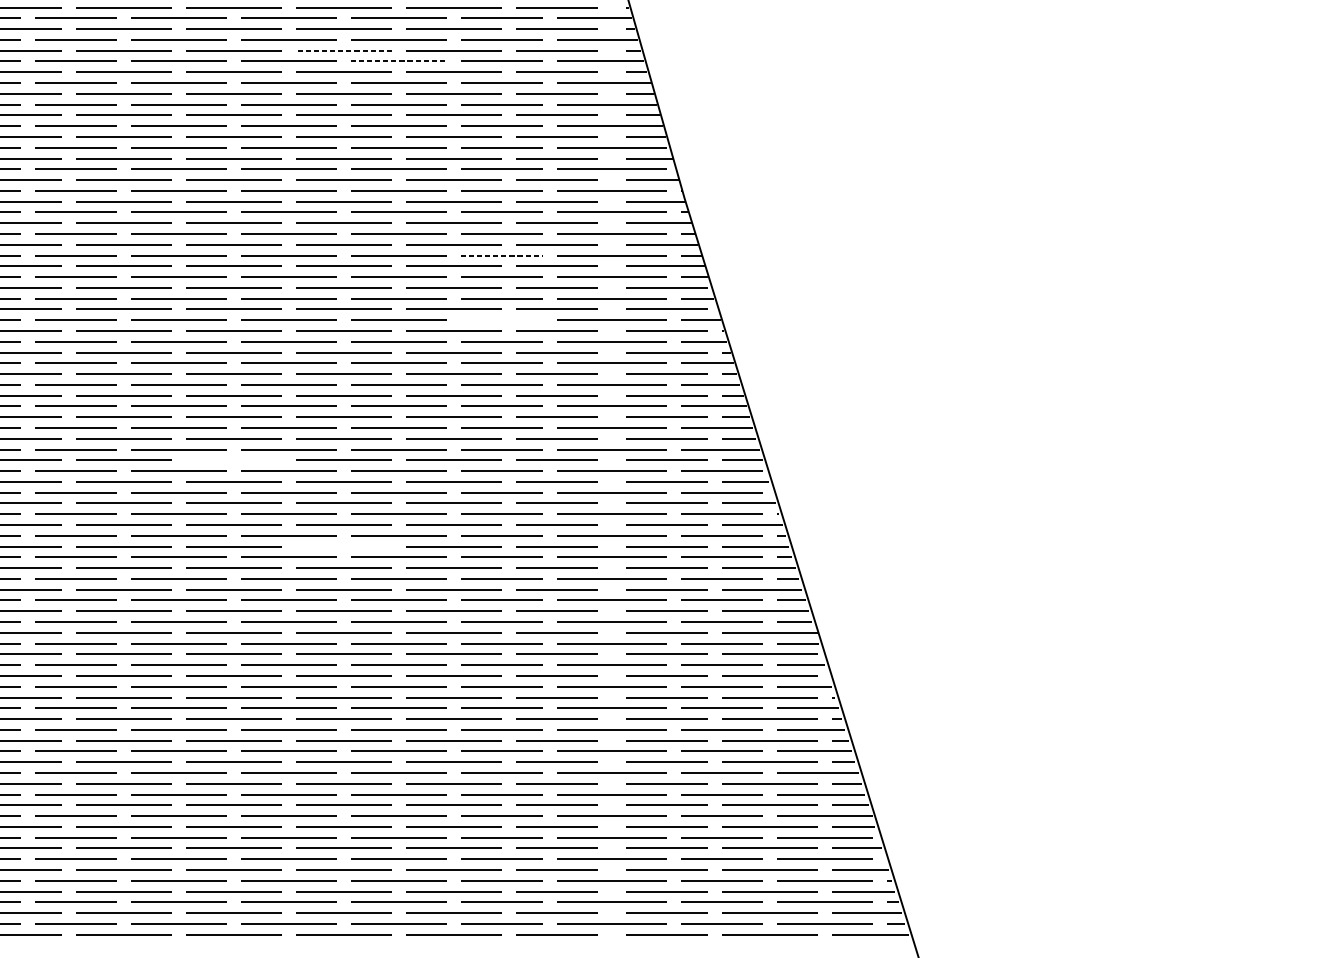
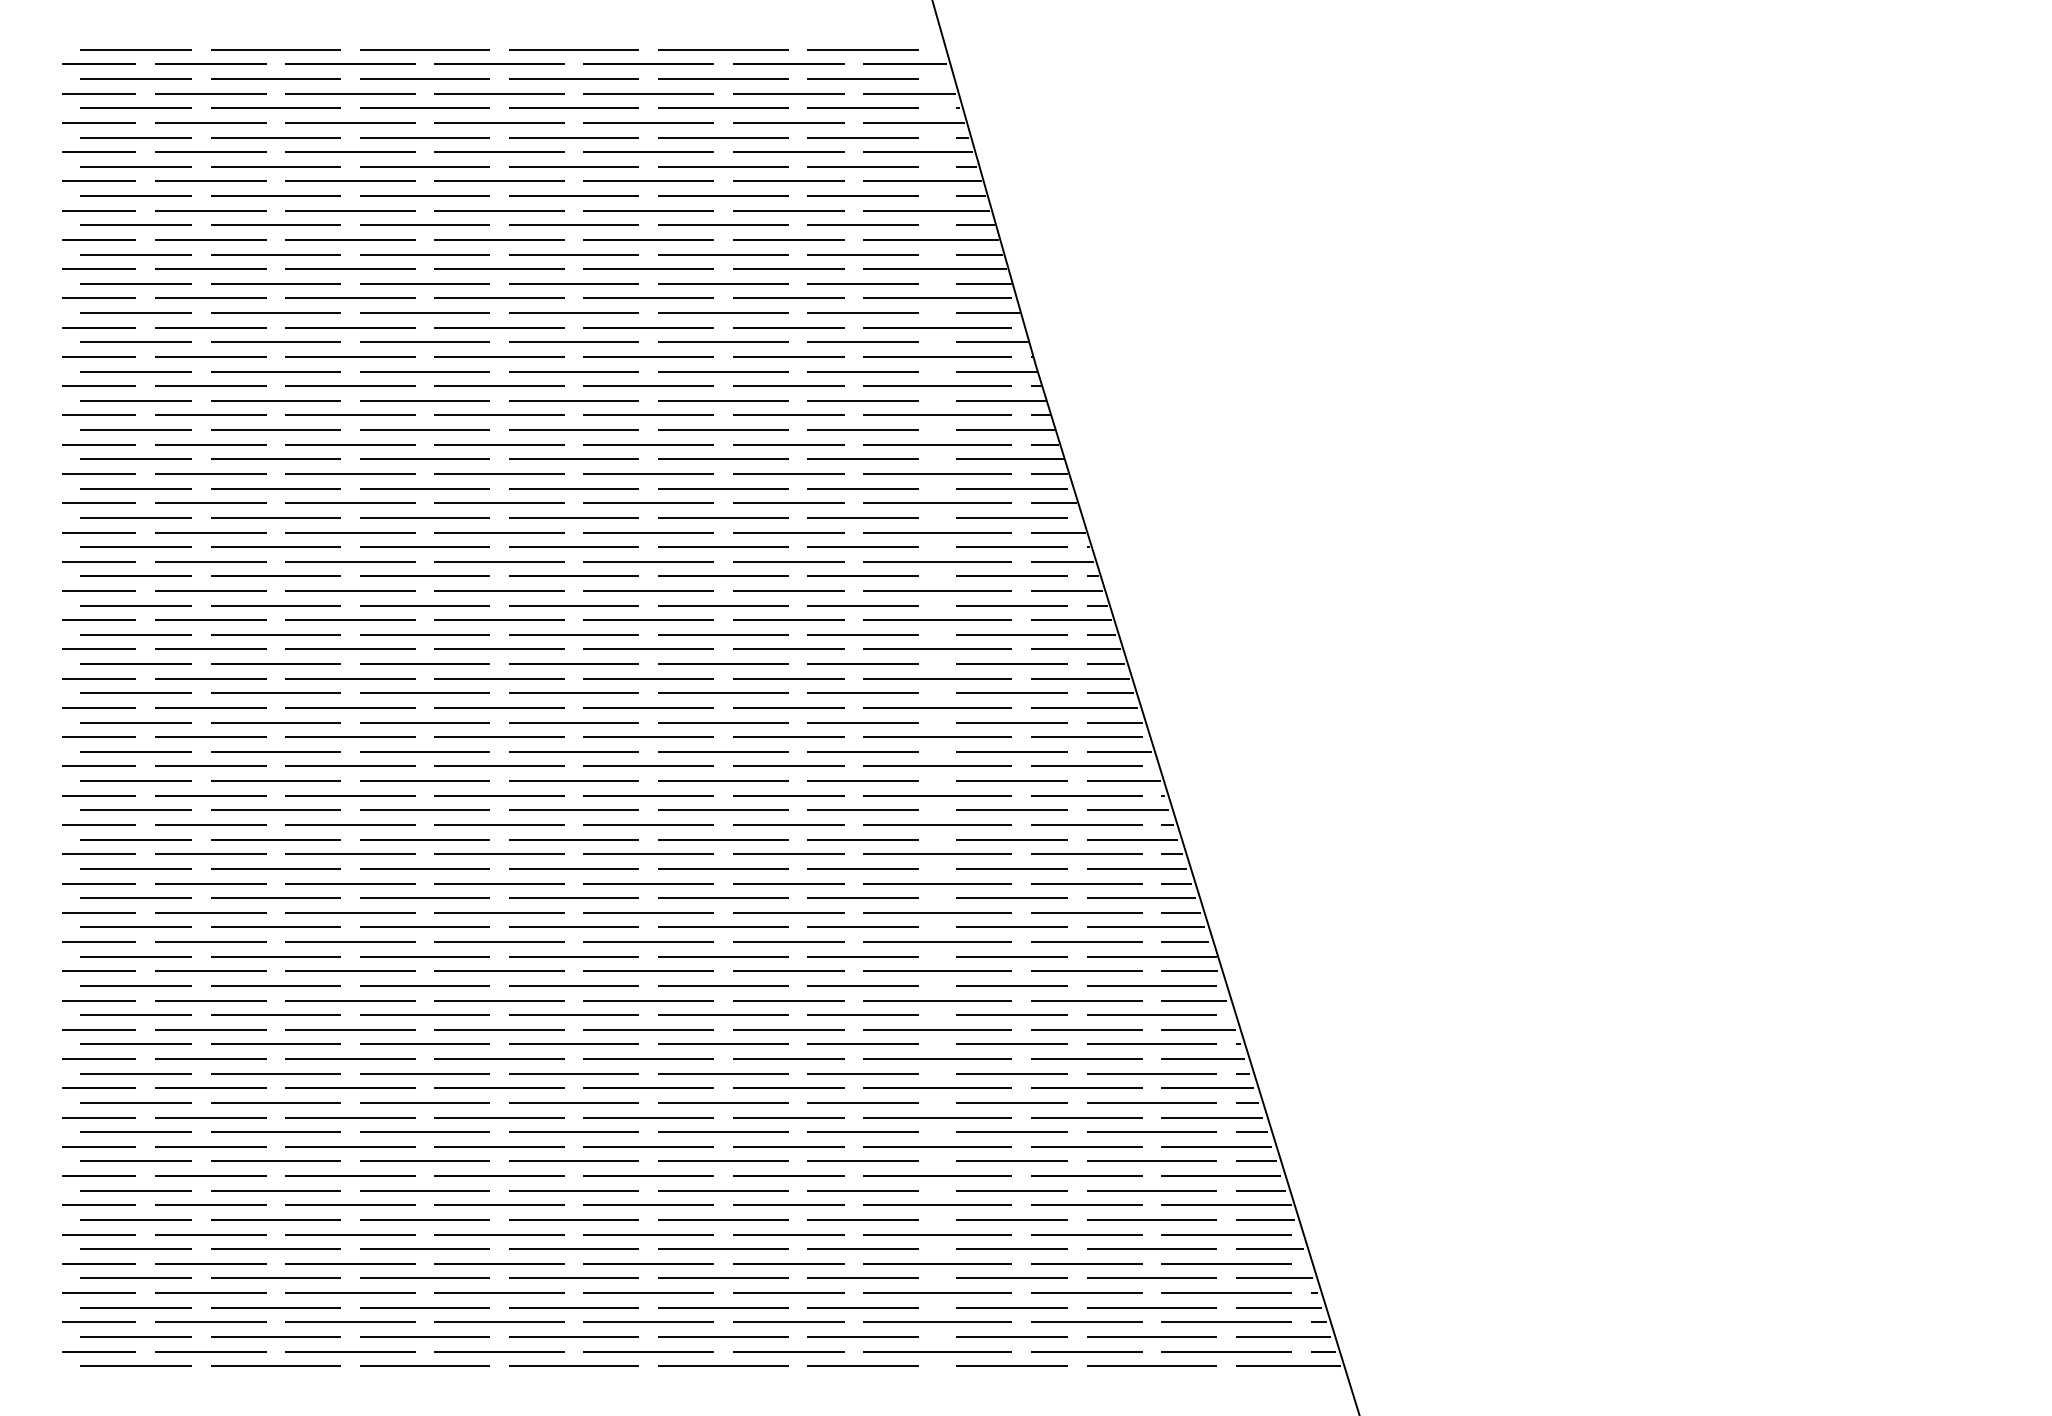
line: (343, 50) -> (573, 166), dashed -> solid
line: (399, 61) -> (649, 181), dashed -> solid
line: (501, 255) -> (788, 444), dashed -> solid
line: (501, 320) -> (788, 532), added
line: (233, 460) -> (424, 722), added
line: (343, 546) -> (573, 839), added

